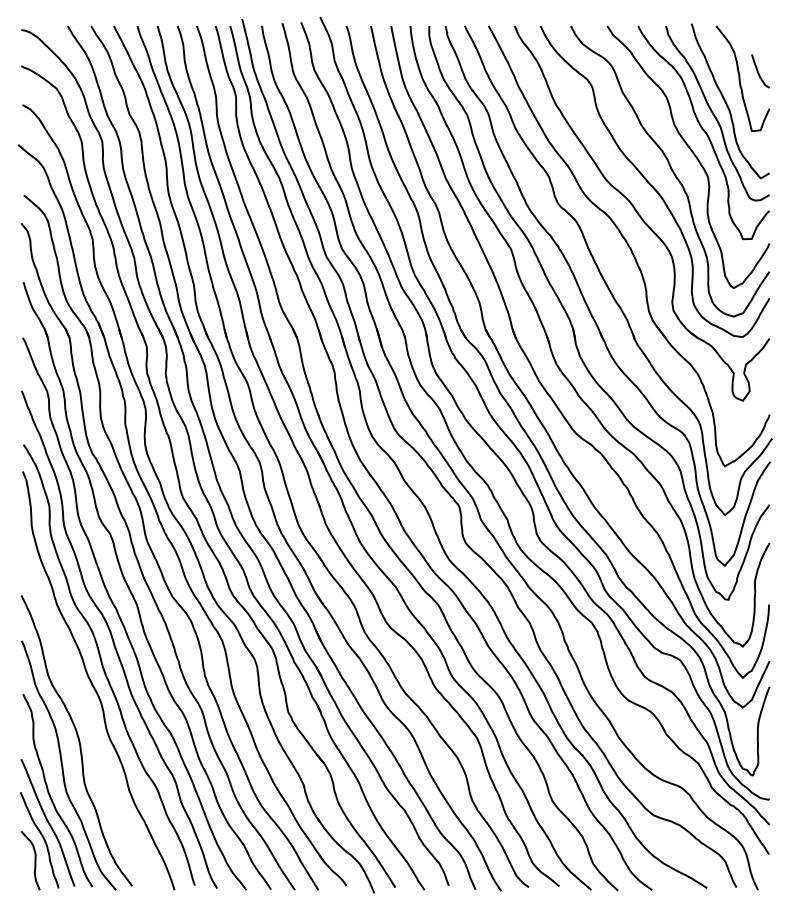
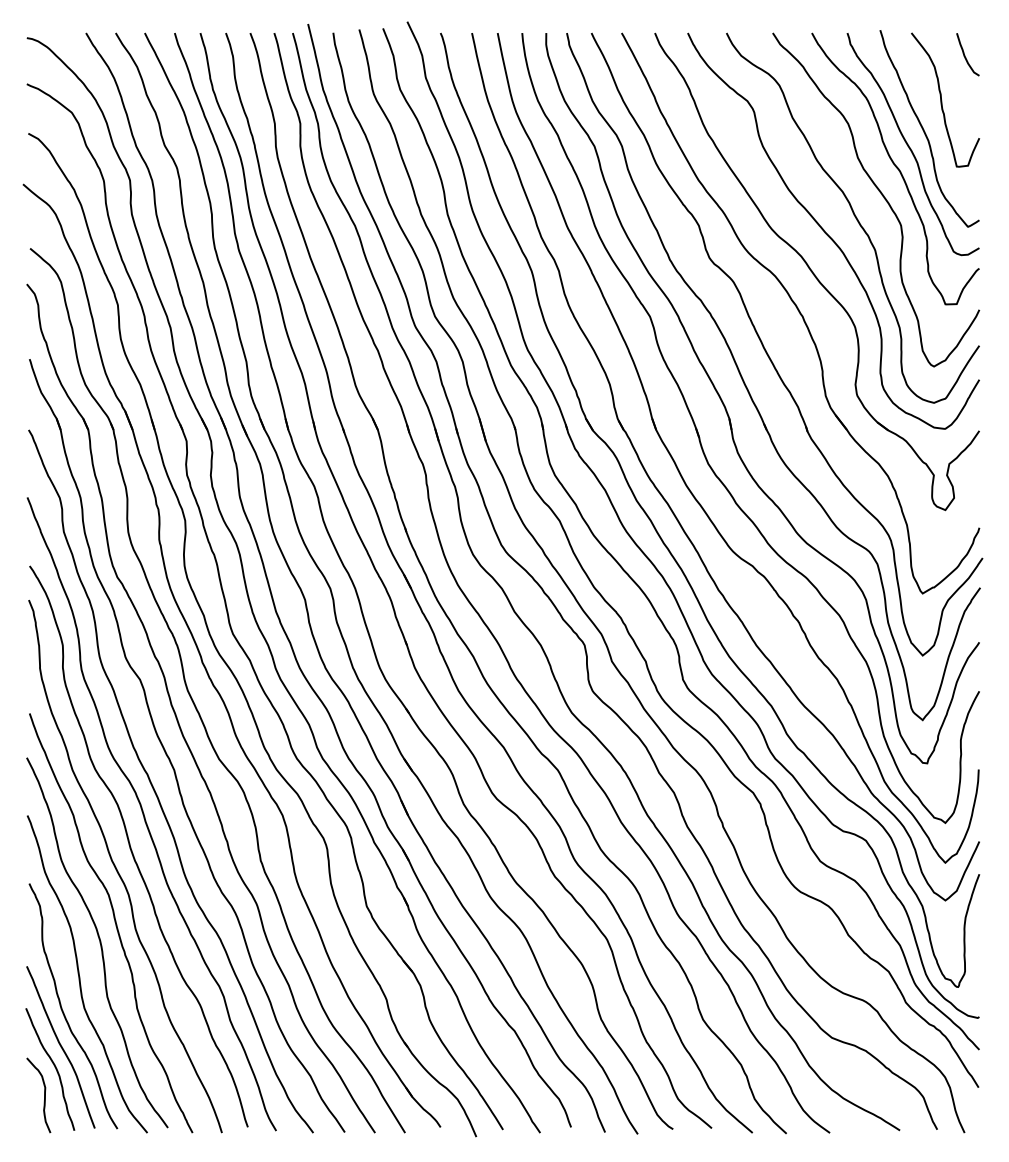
curve: (758, 71) -> (965, 55), moved
curve: (90, 724) -> (114, 922), added

